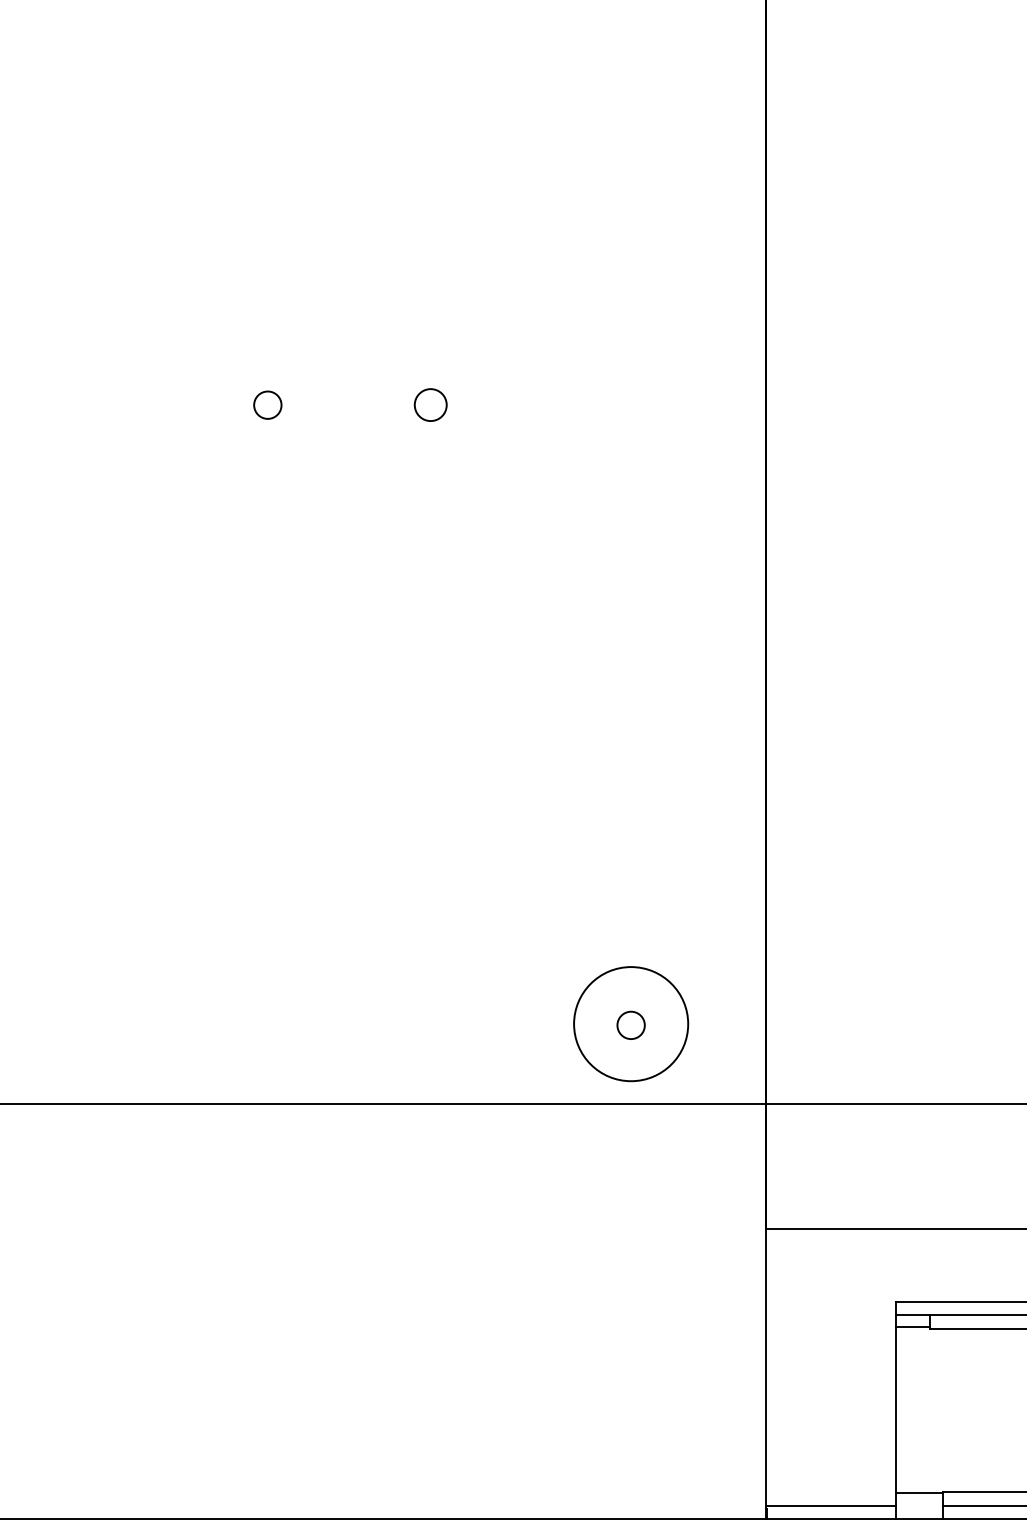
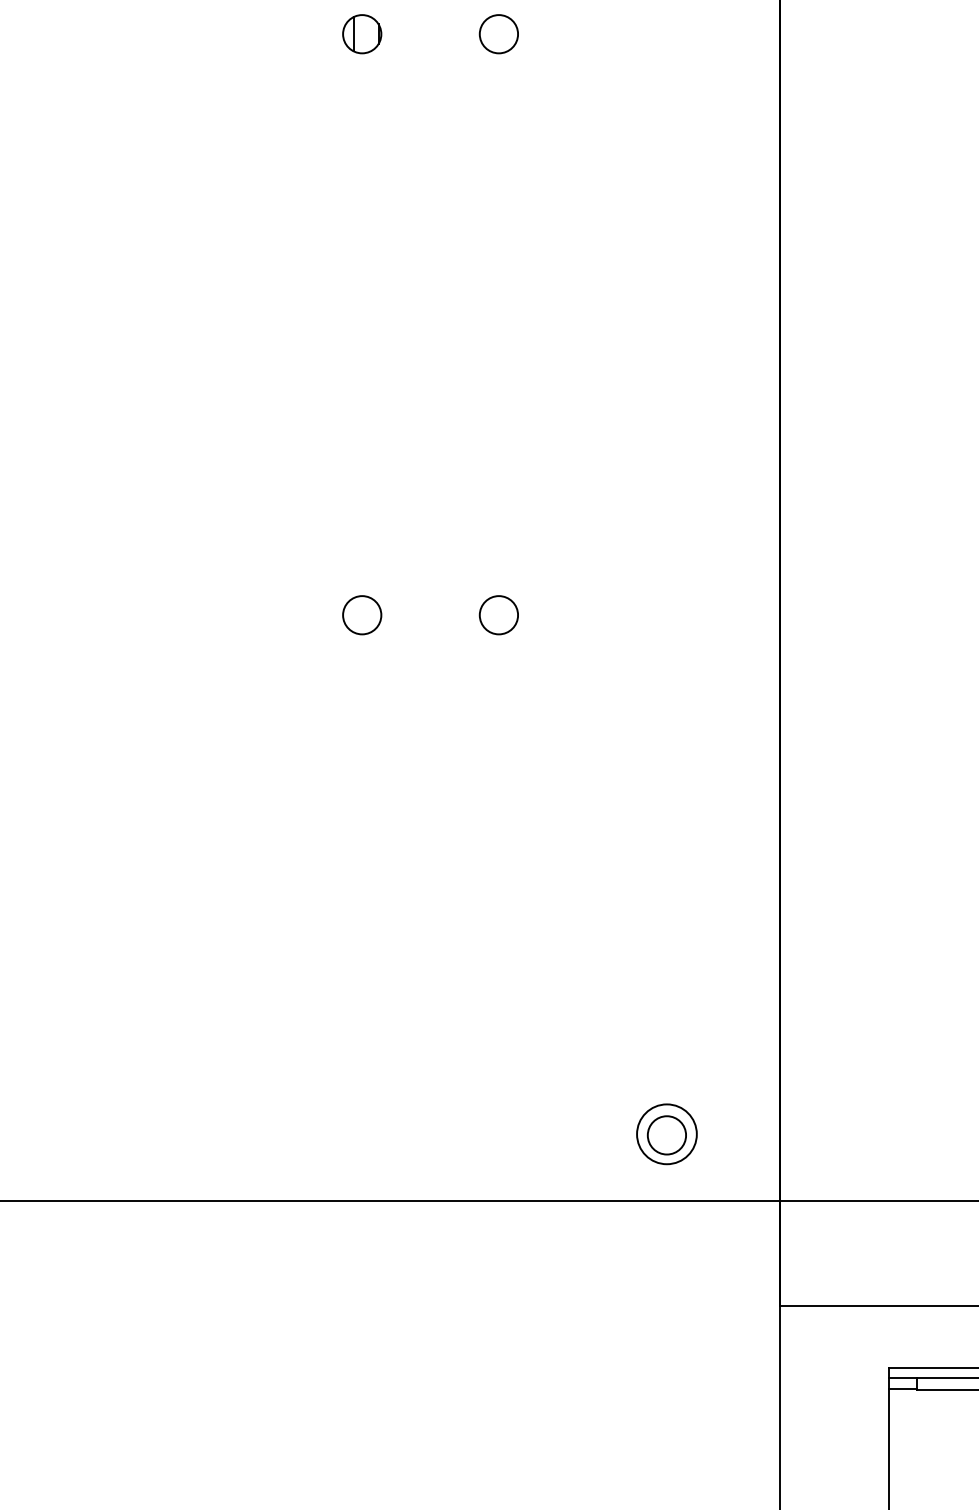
circle: (268, 405) -> (362, 615), size x1.67
circle: (430, 405) -> (498, 615), size x1.43
circle: (630, 1024) -> (666, 1134), size x0.62
circle: (630, 1025) -> (666, 1135), size x1.67

